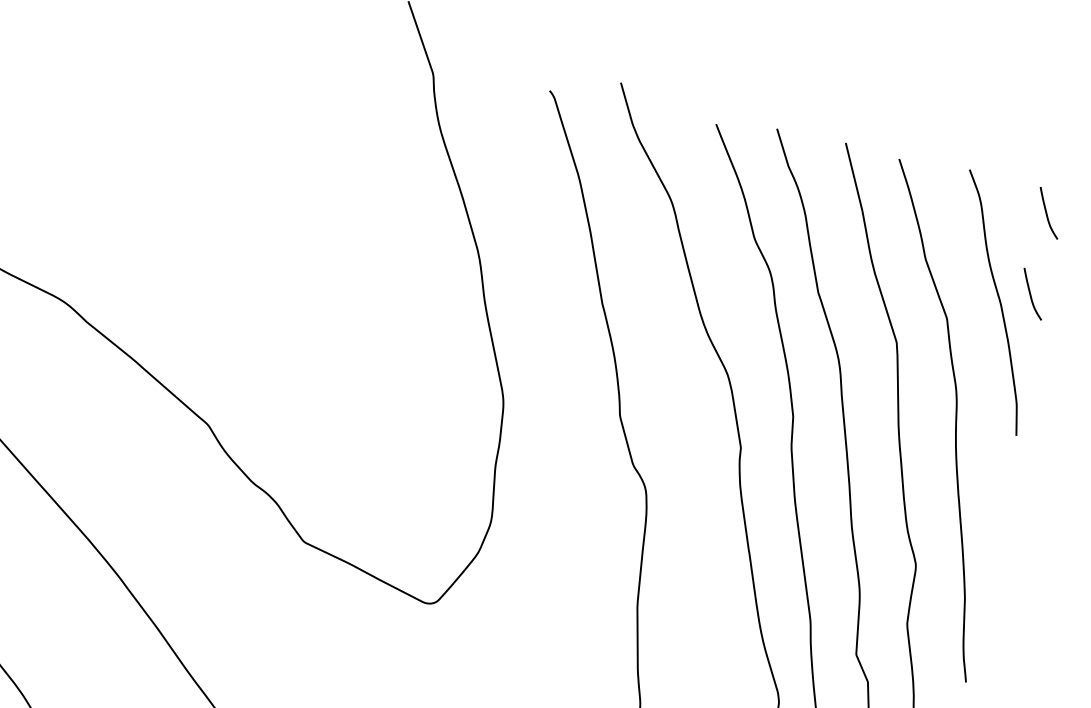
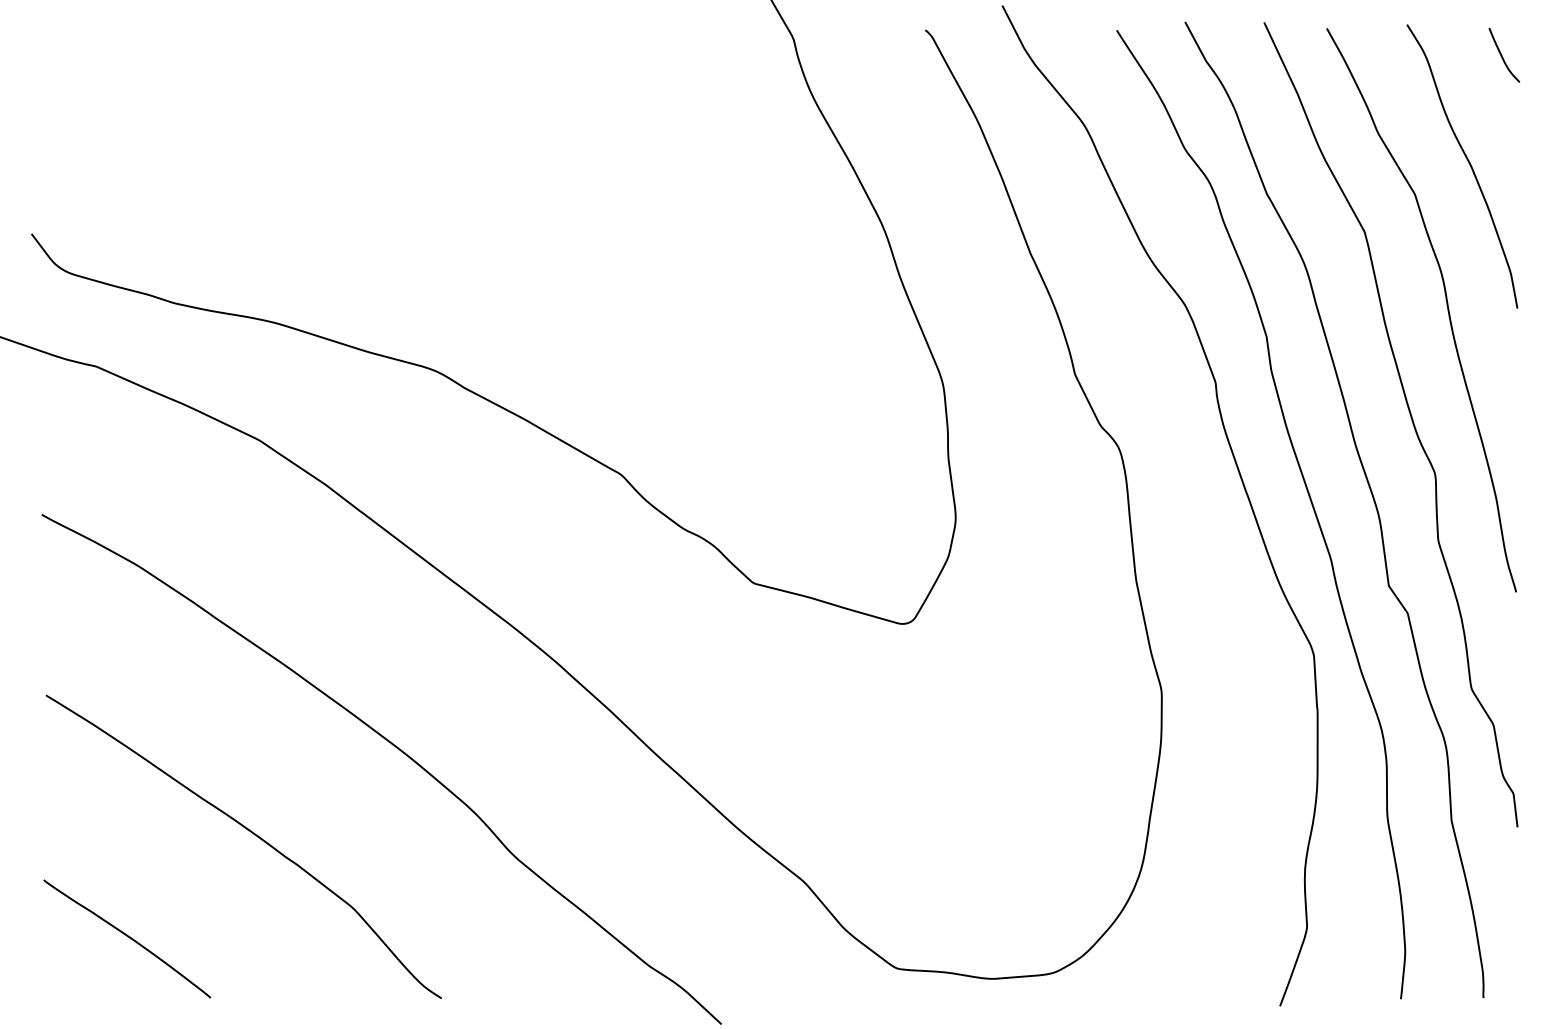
curve: (1031, 294) -> (1502, 148), removed

